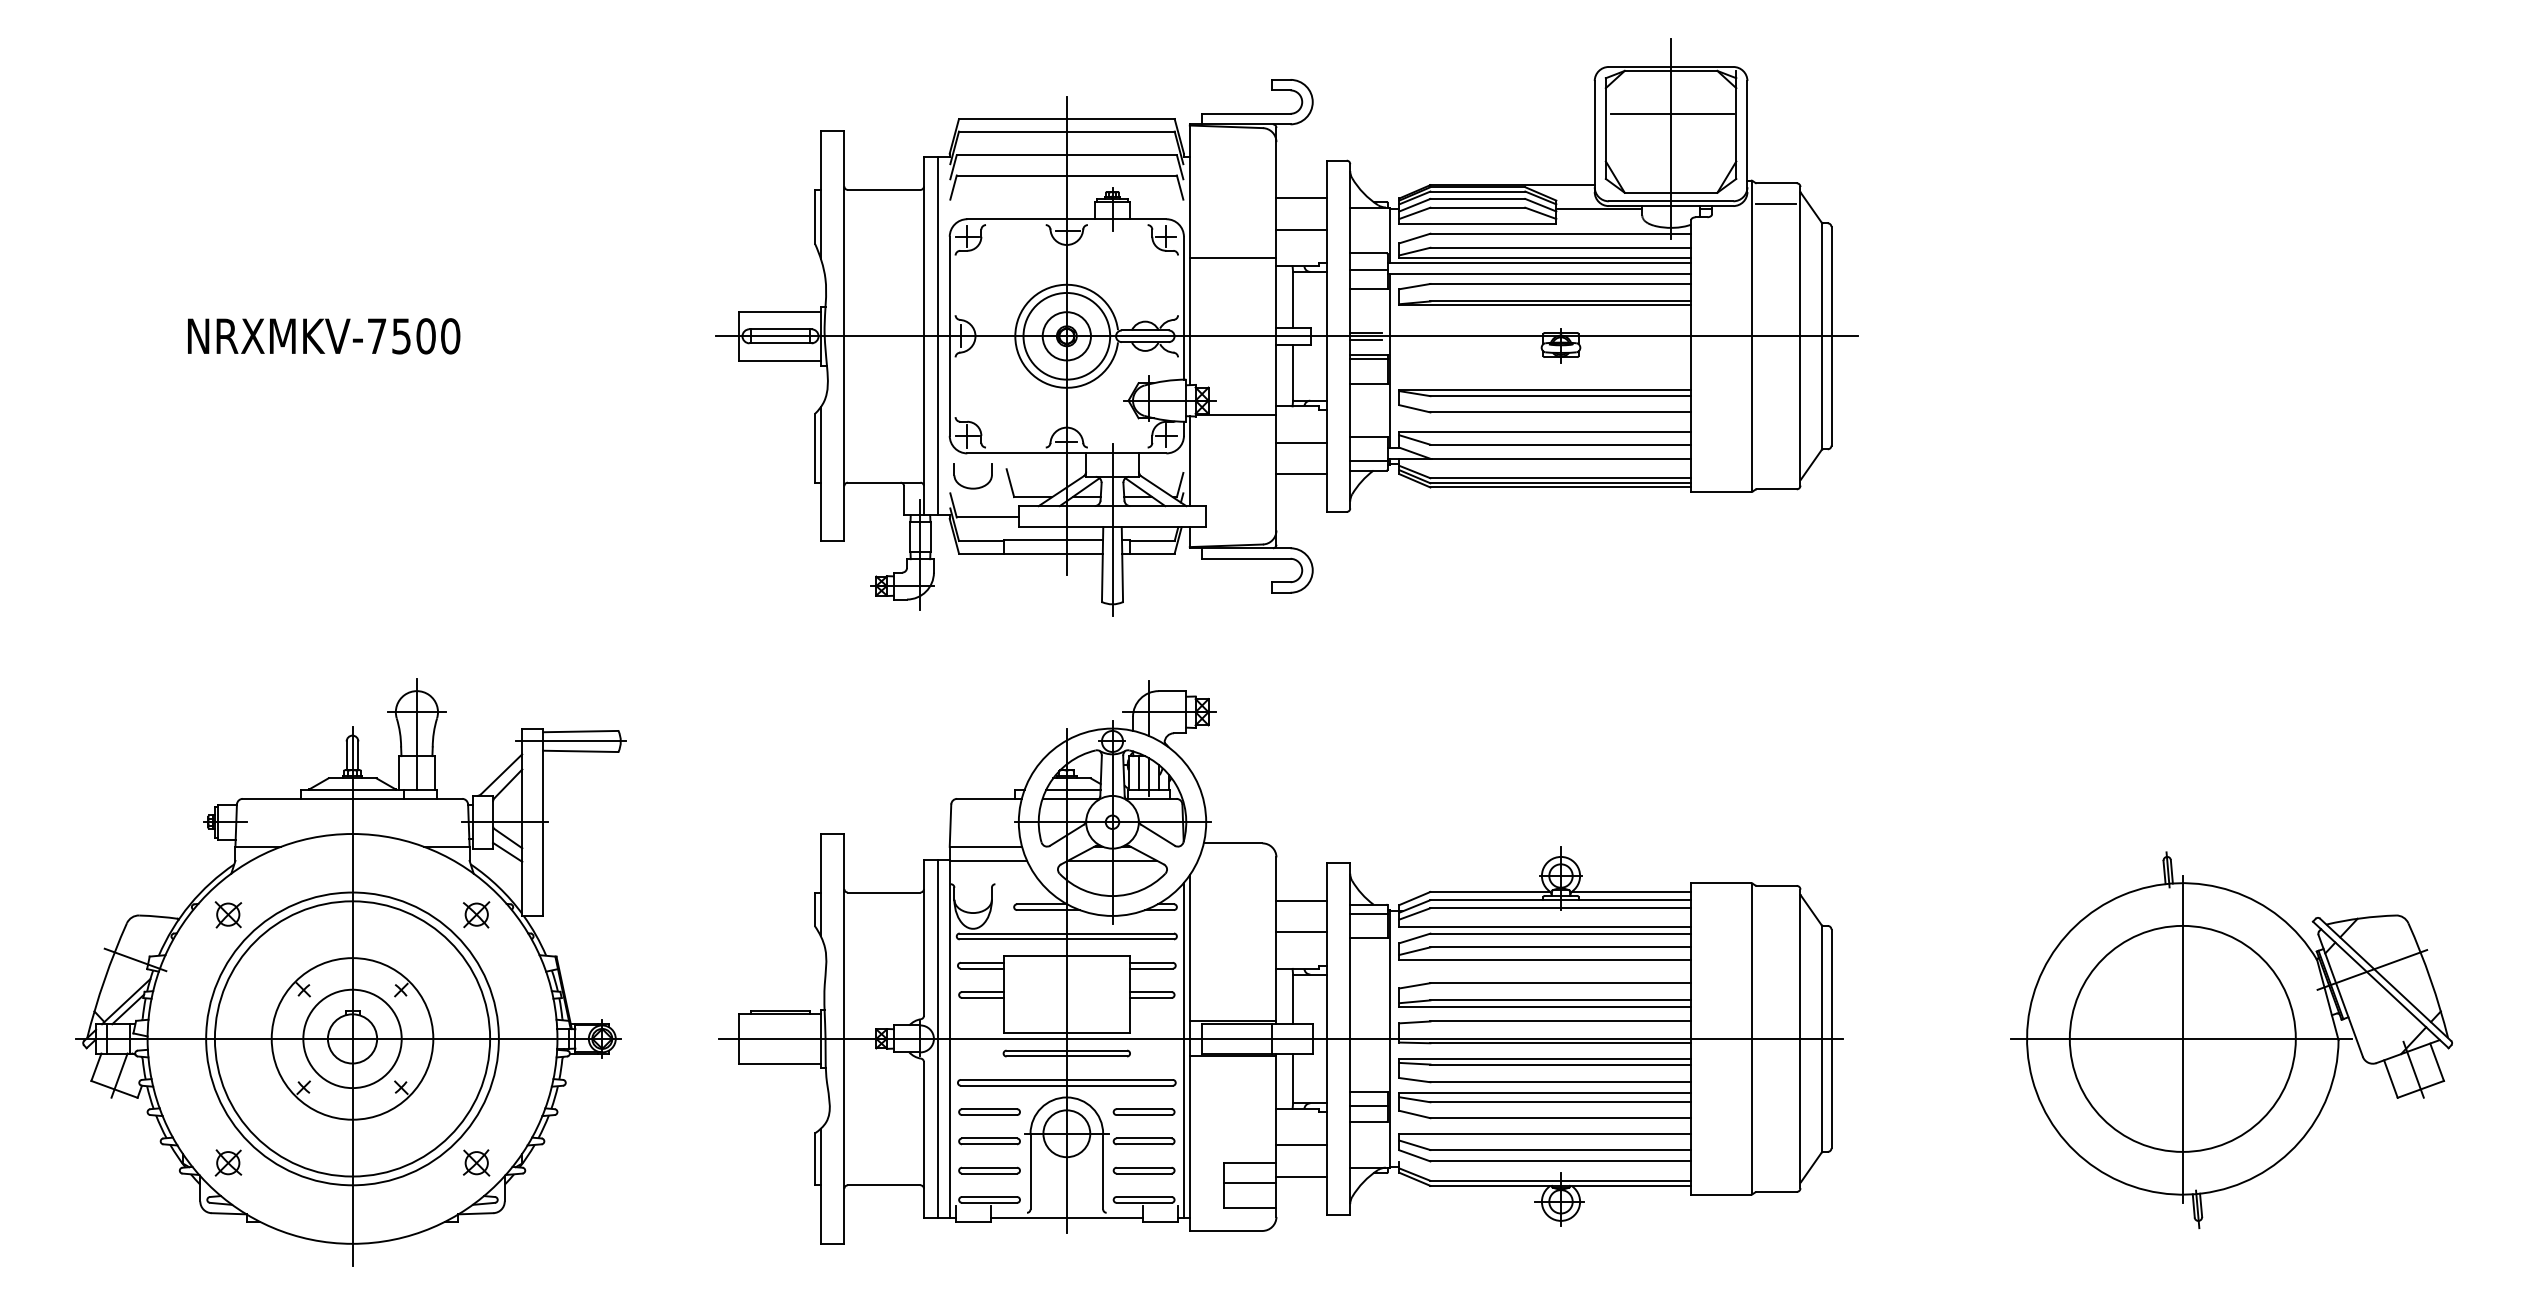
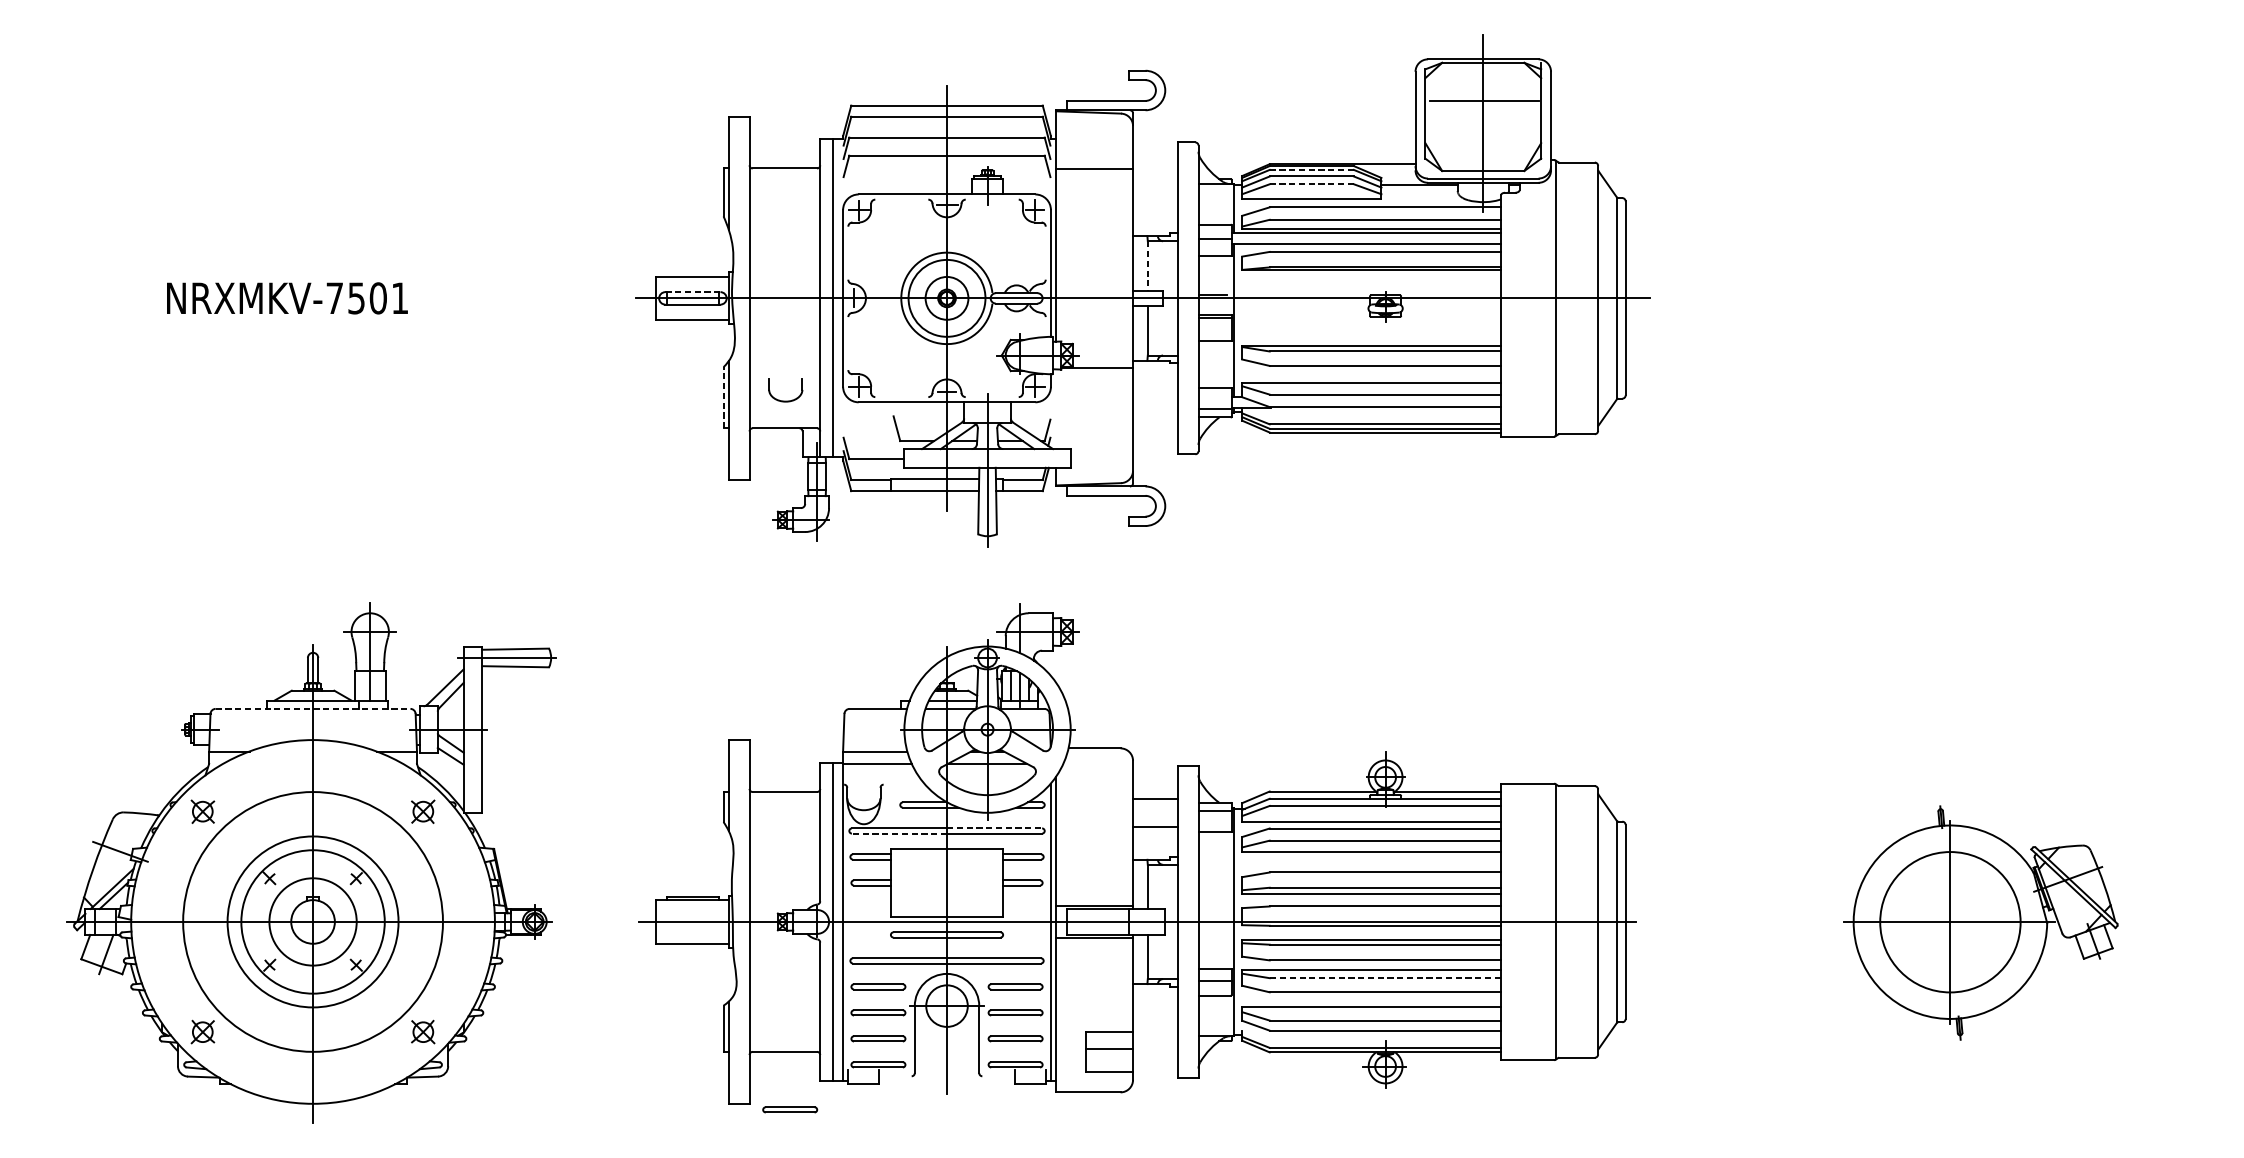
line: (1477, 191) -> (1311, 169), solid -> dashed
line: (1301, 198) -> (1155, 176), removed
line: (1776, 203) -> (1576, 180), removed
line: (1477, 207) -> (1311, 184), solid -> dashed
line: (1301, 229) -> (1155, 203), removed
line: (1232, 257) -> (1094, 168), moved
line: (1293, 299) -> (1148, 265), solid -> dashed
line: (781, 329) -> (693, 292), solid -> dashed
text: (450, 336) -> (400, 298), NRXMKV-7500 -> NRXMKV-7501
line: (1365, 339) -> (1212, 301), removed
line: (1301, 442) -> (1155, 392), removed
line: (815, 447) -> (723, 397), solid -> dashed
line: (1189, 461) -> (1055, 409), removed
line: (1301, 474) -> (1155, 421), removed
part: (972, 487) -> (785, 400), moved
line: (352, 798) -> (313, 708), solid -> dashed
line: (1120, 933) -> (994, 828), solid -> dashed
line: (1013, 939) -> (899, 833), solid -> dashed
circle: (352, 1038) -> (313, 921), size x0.7
part: (2231, 1039) -> (1980, 922), size x0.7
line: (1560, 1102) -> (1385, 978), solid -> dashed
line: (1301, 1145) -> (1155, 1016), removed
line: (1301, 1176) -> (1155, 1044), removed
line: (1066, 1218) -> (946, 1081), removed
part: (889, 1250) -> (789, 1109), added

